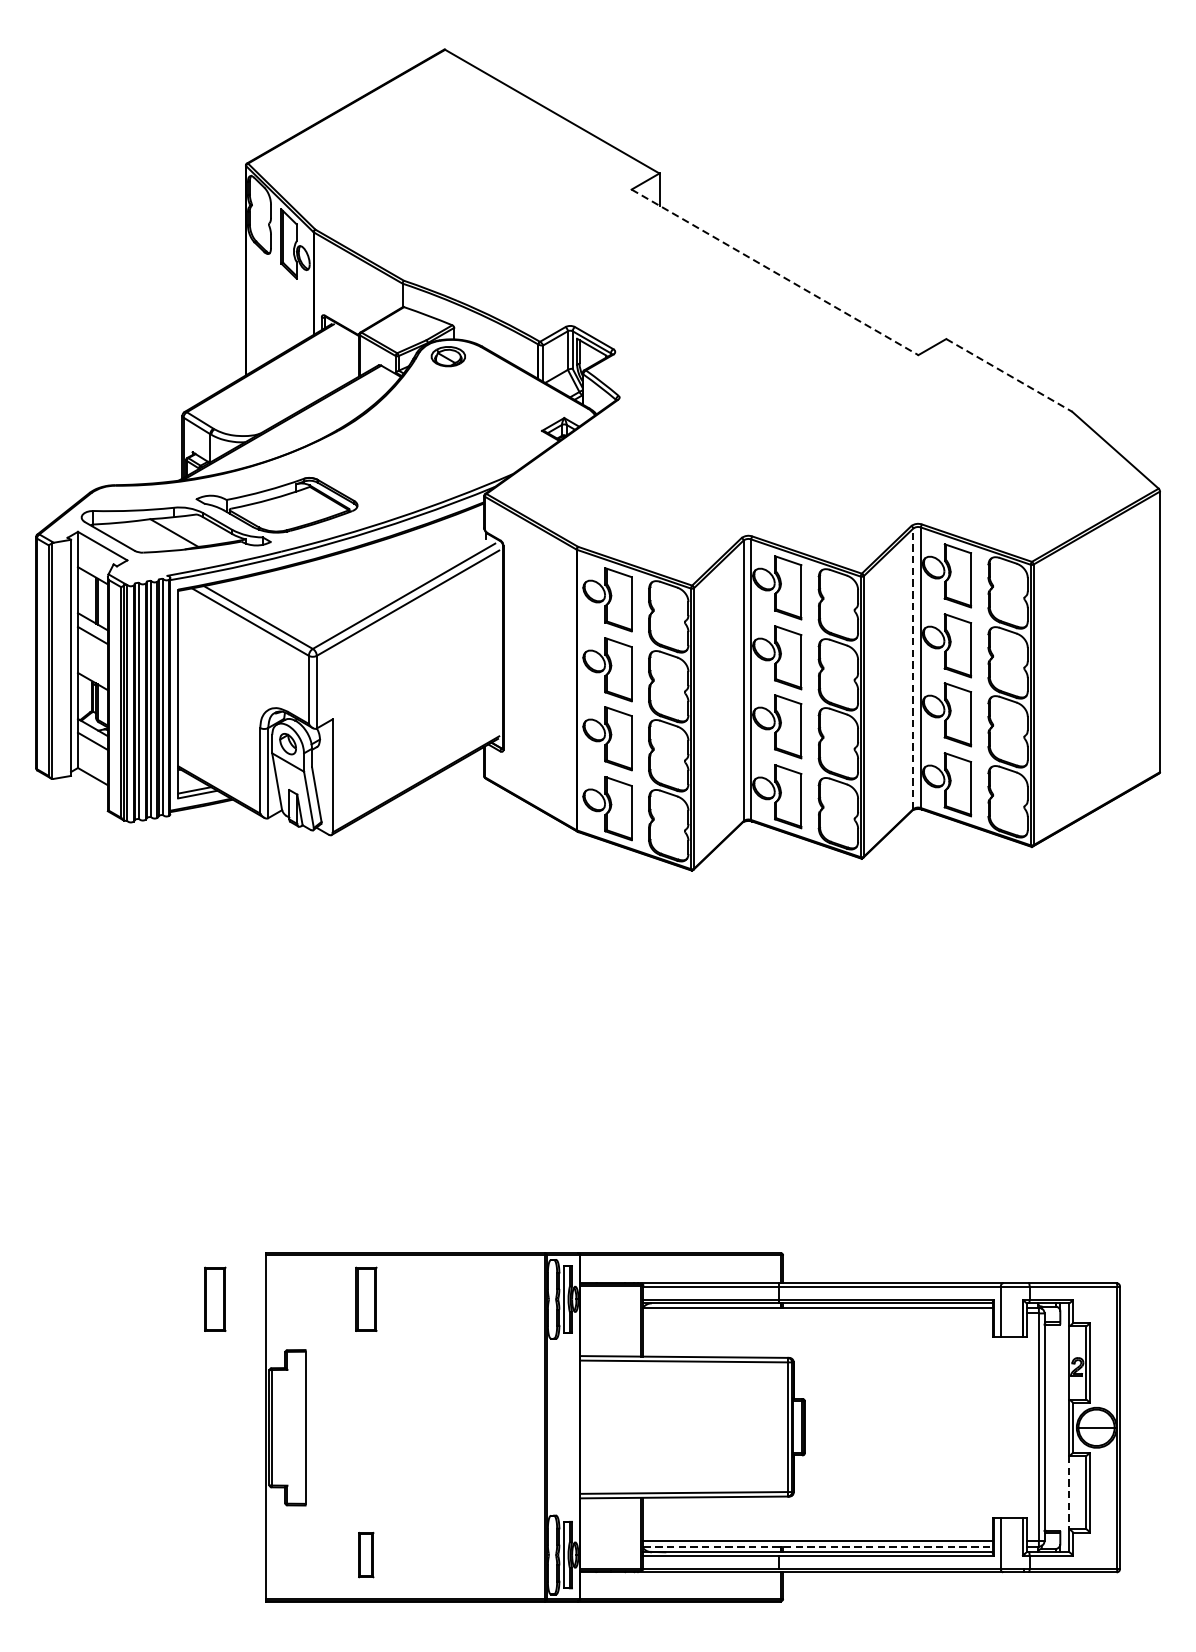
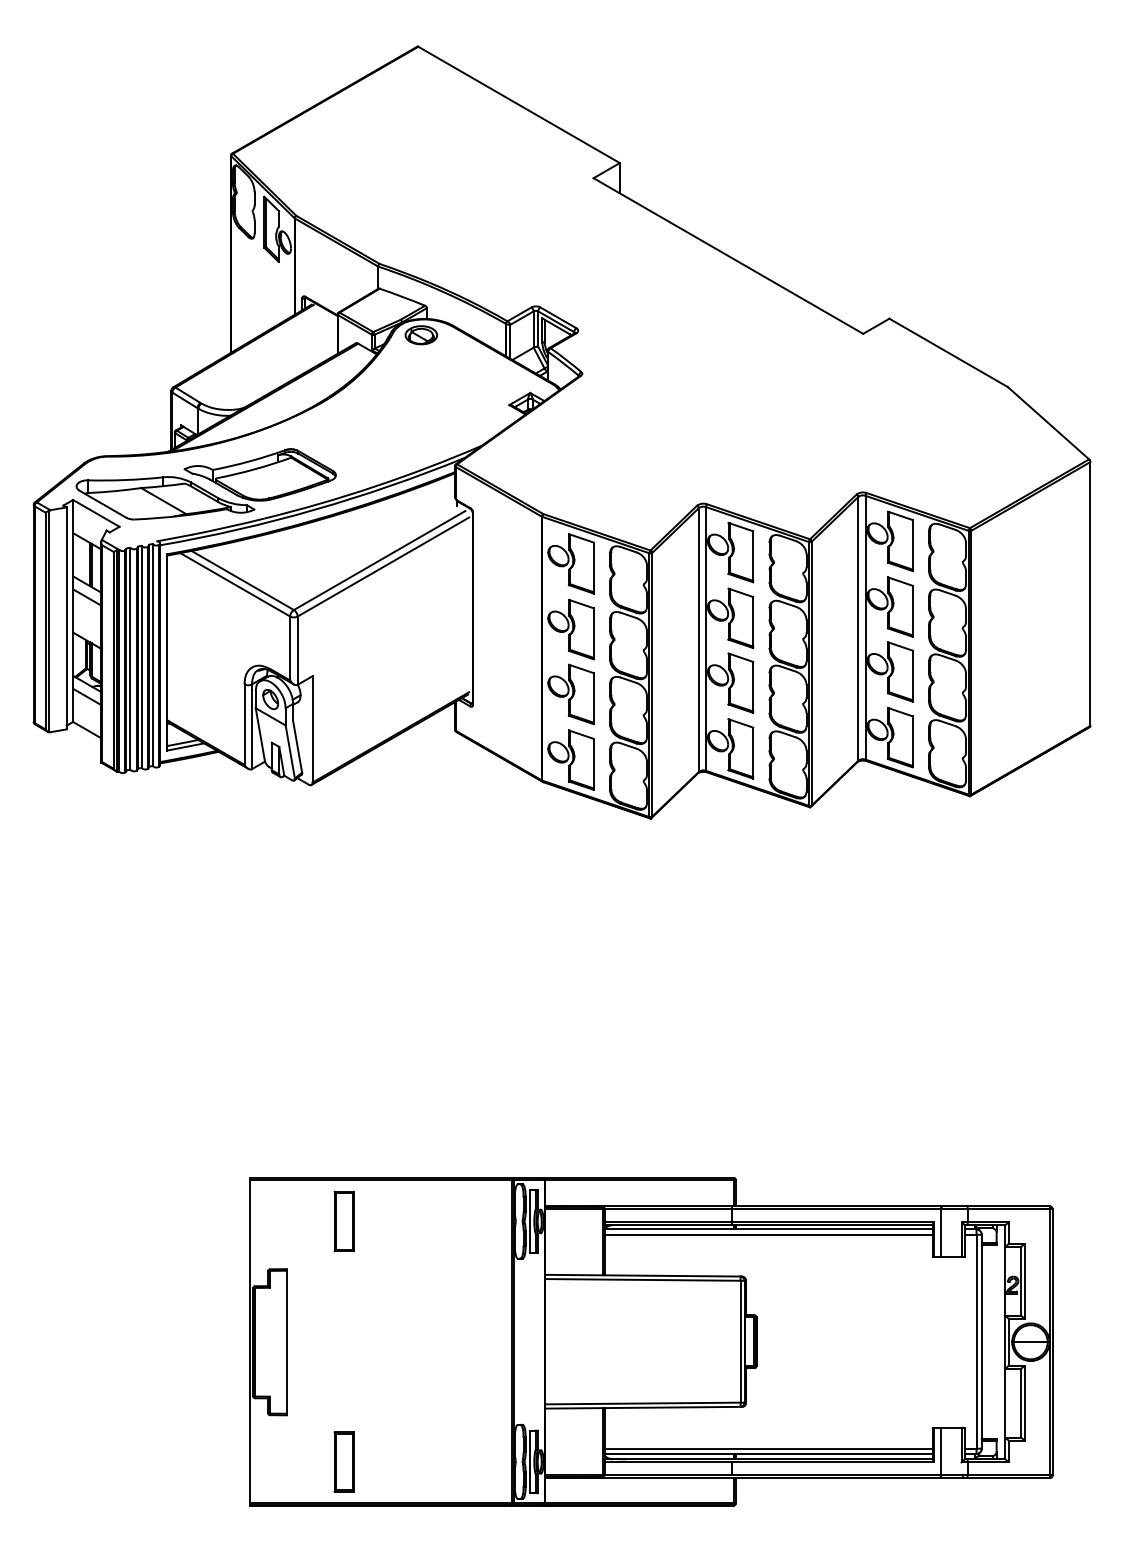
line: (775, 272) -> (728, 256), dashed -> solid
line: (1010, 376) -> (949, 353), dashed -> solid
line: (913, 668) -> (858, 628), dashed -> solid
part: (214, 1299) -> (201, 1221), removed
line: (817, 1313) -> (768, 1234), added
line: (1069, 1492) -> (1005, 1403), dashed -> solid
line: (818, 1546) -> (769, 1453), dashed -> solid
part: (365, 1554) -> (343, 1461), size x1.43

